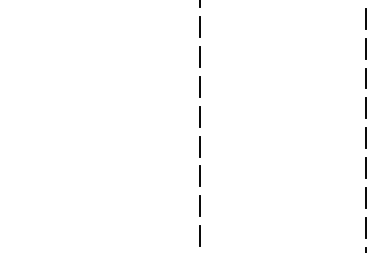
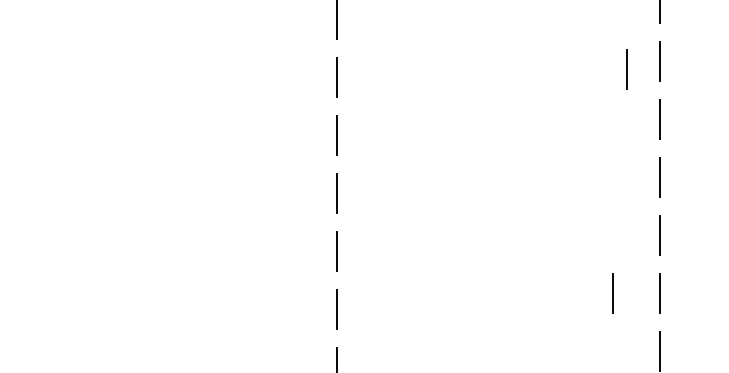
line: (348, 51) -> (624, 67), added
line: (341, 167) -> (611, 292), added

